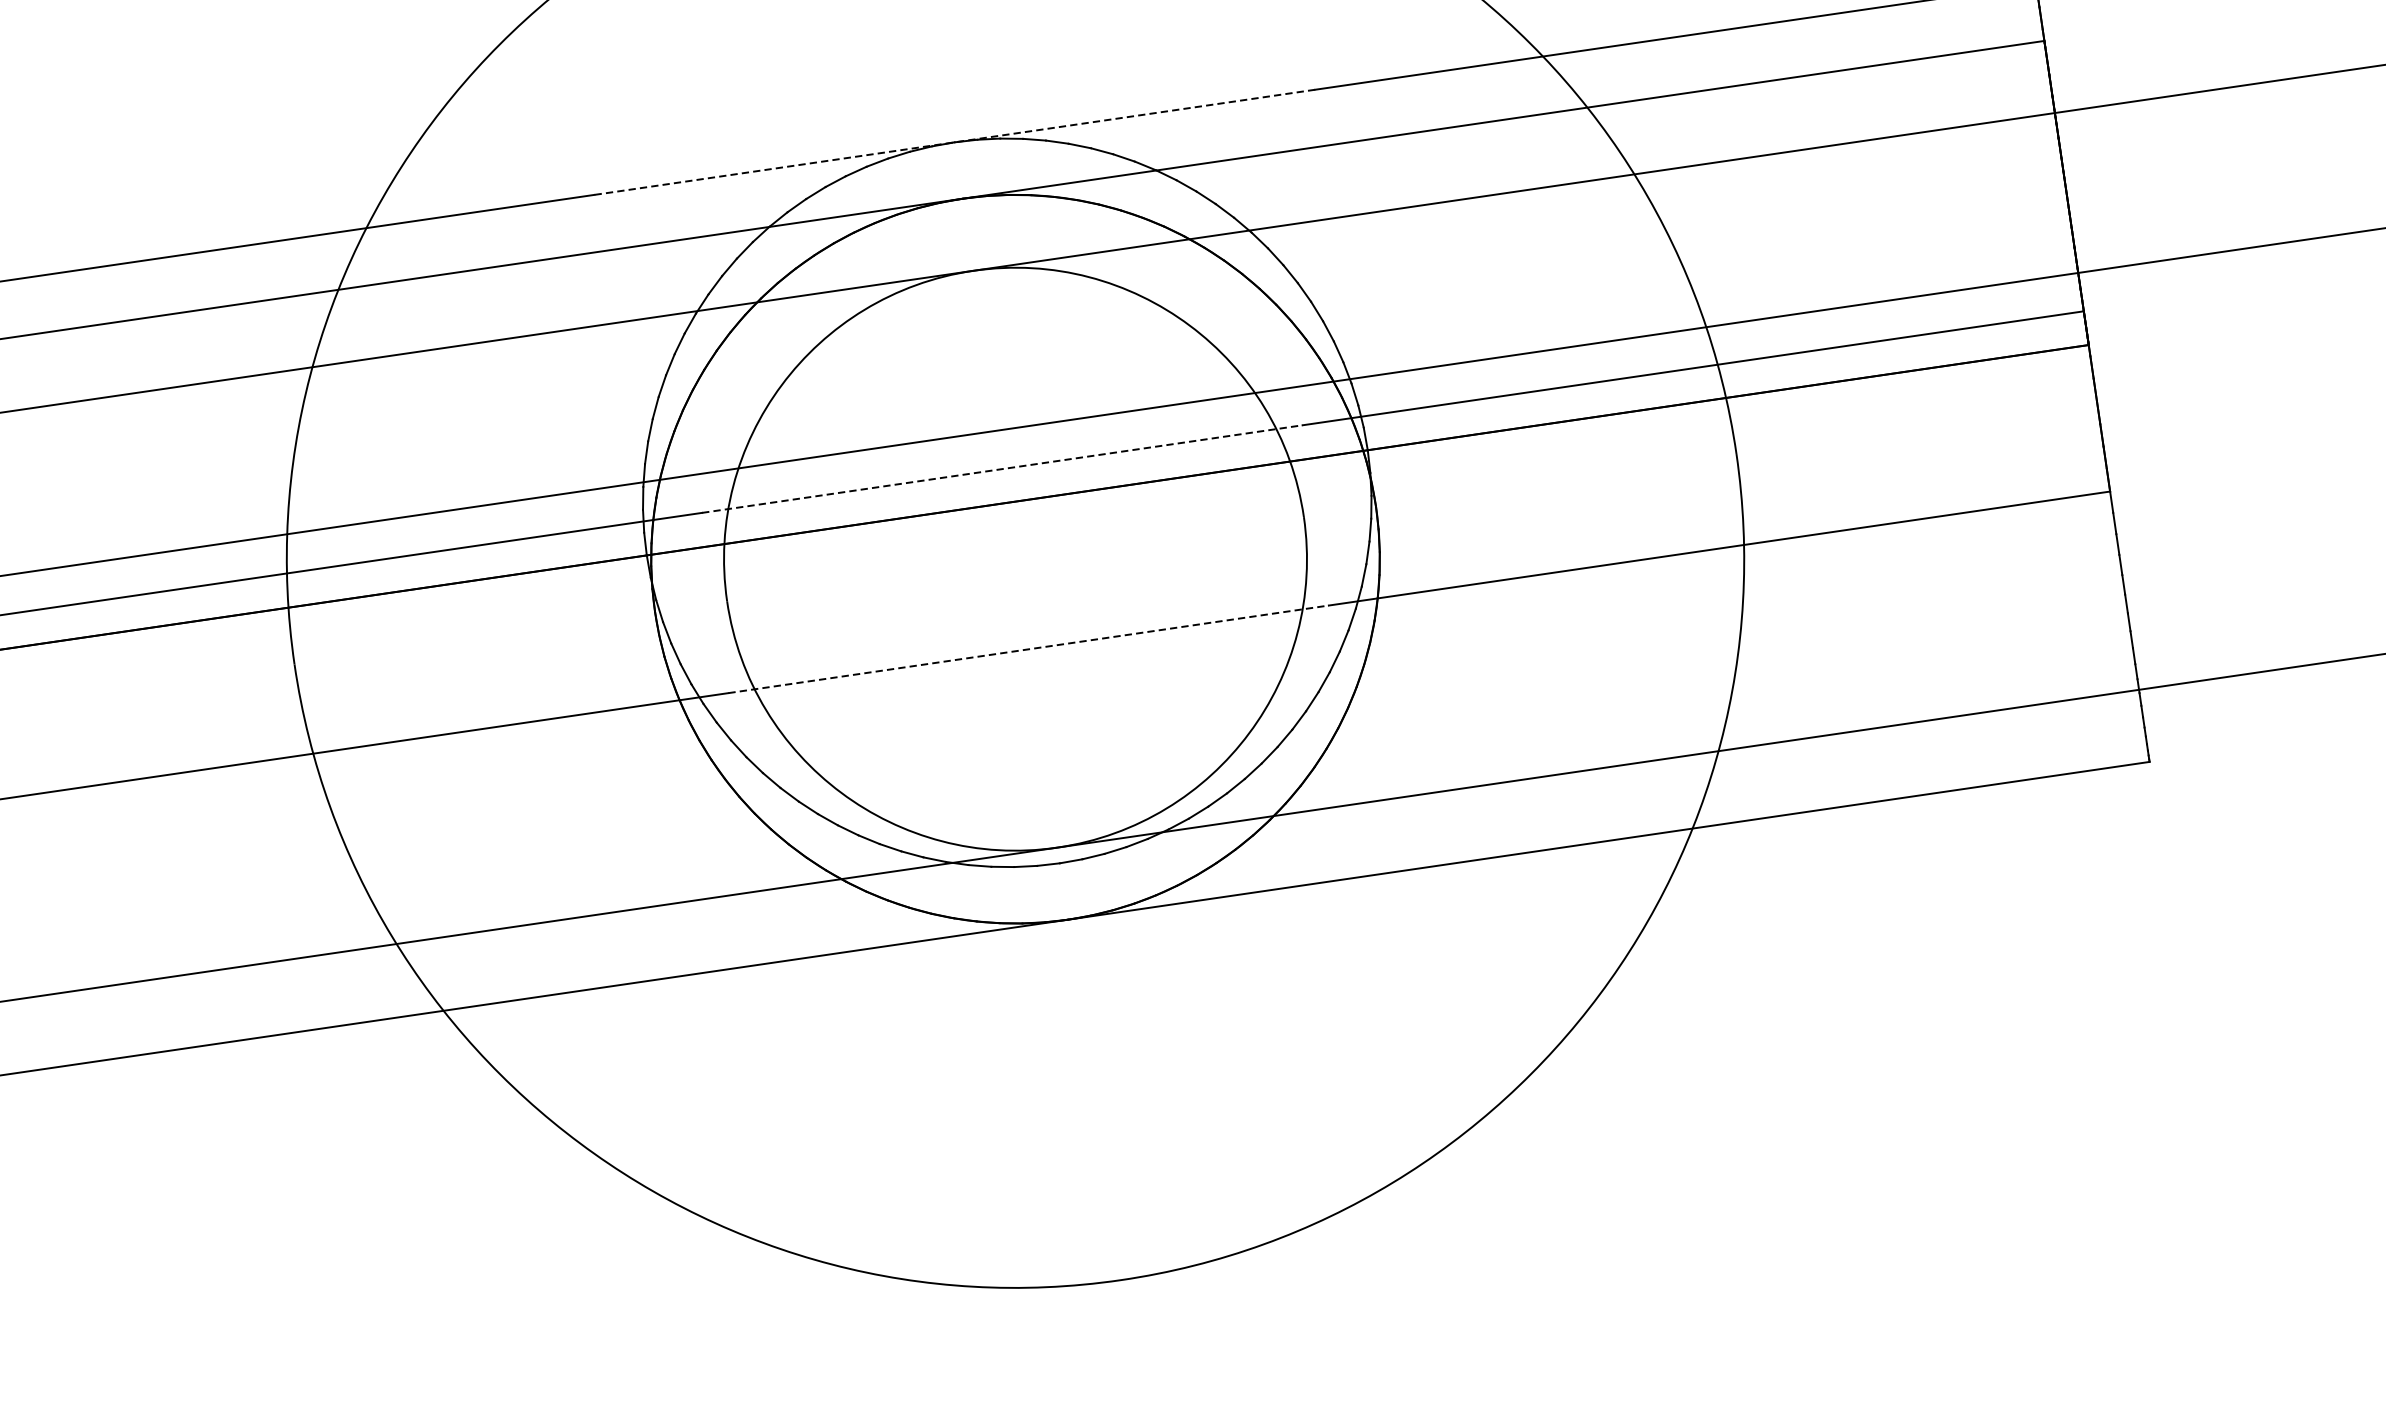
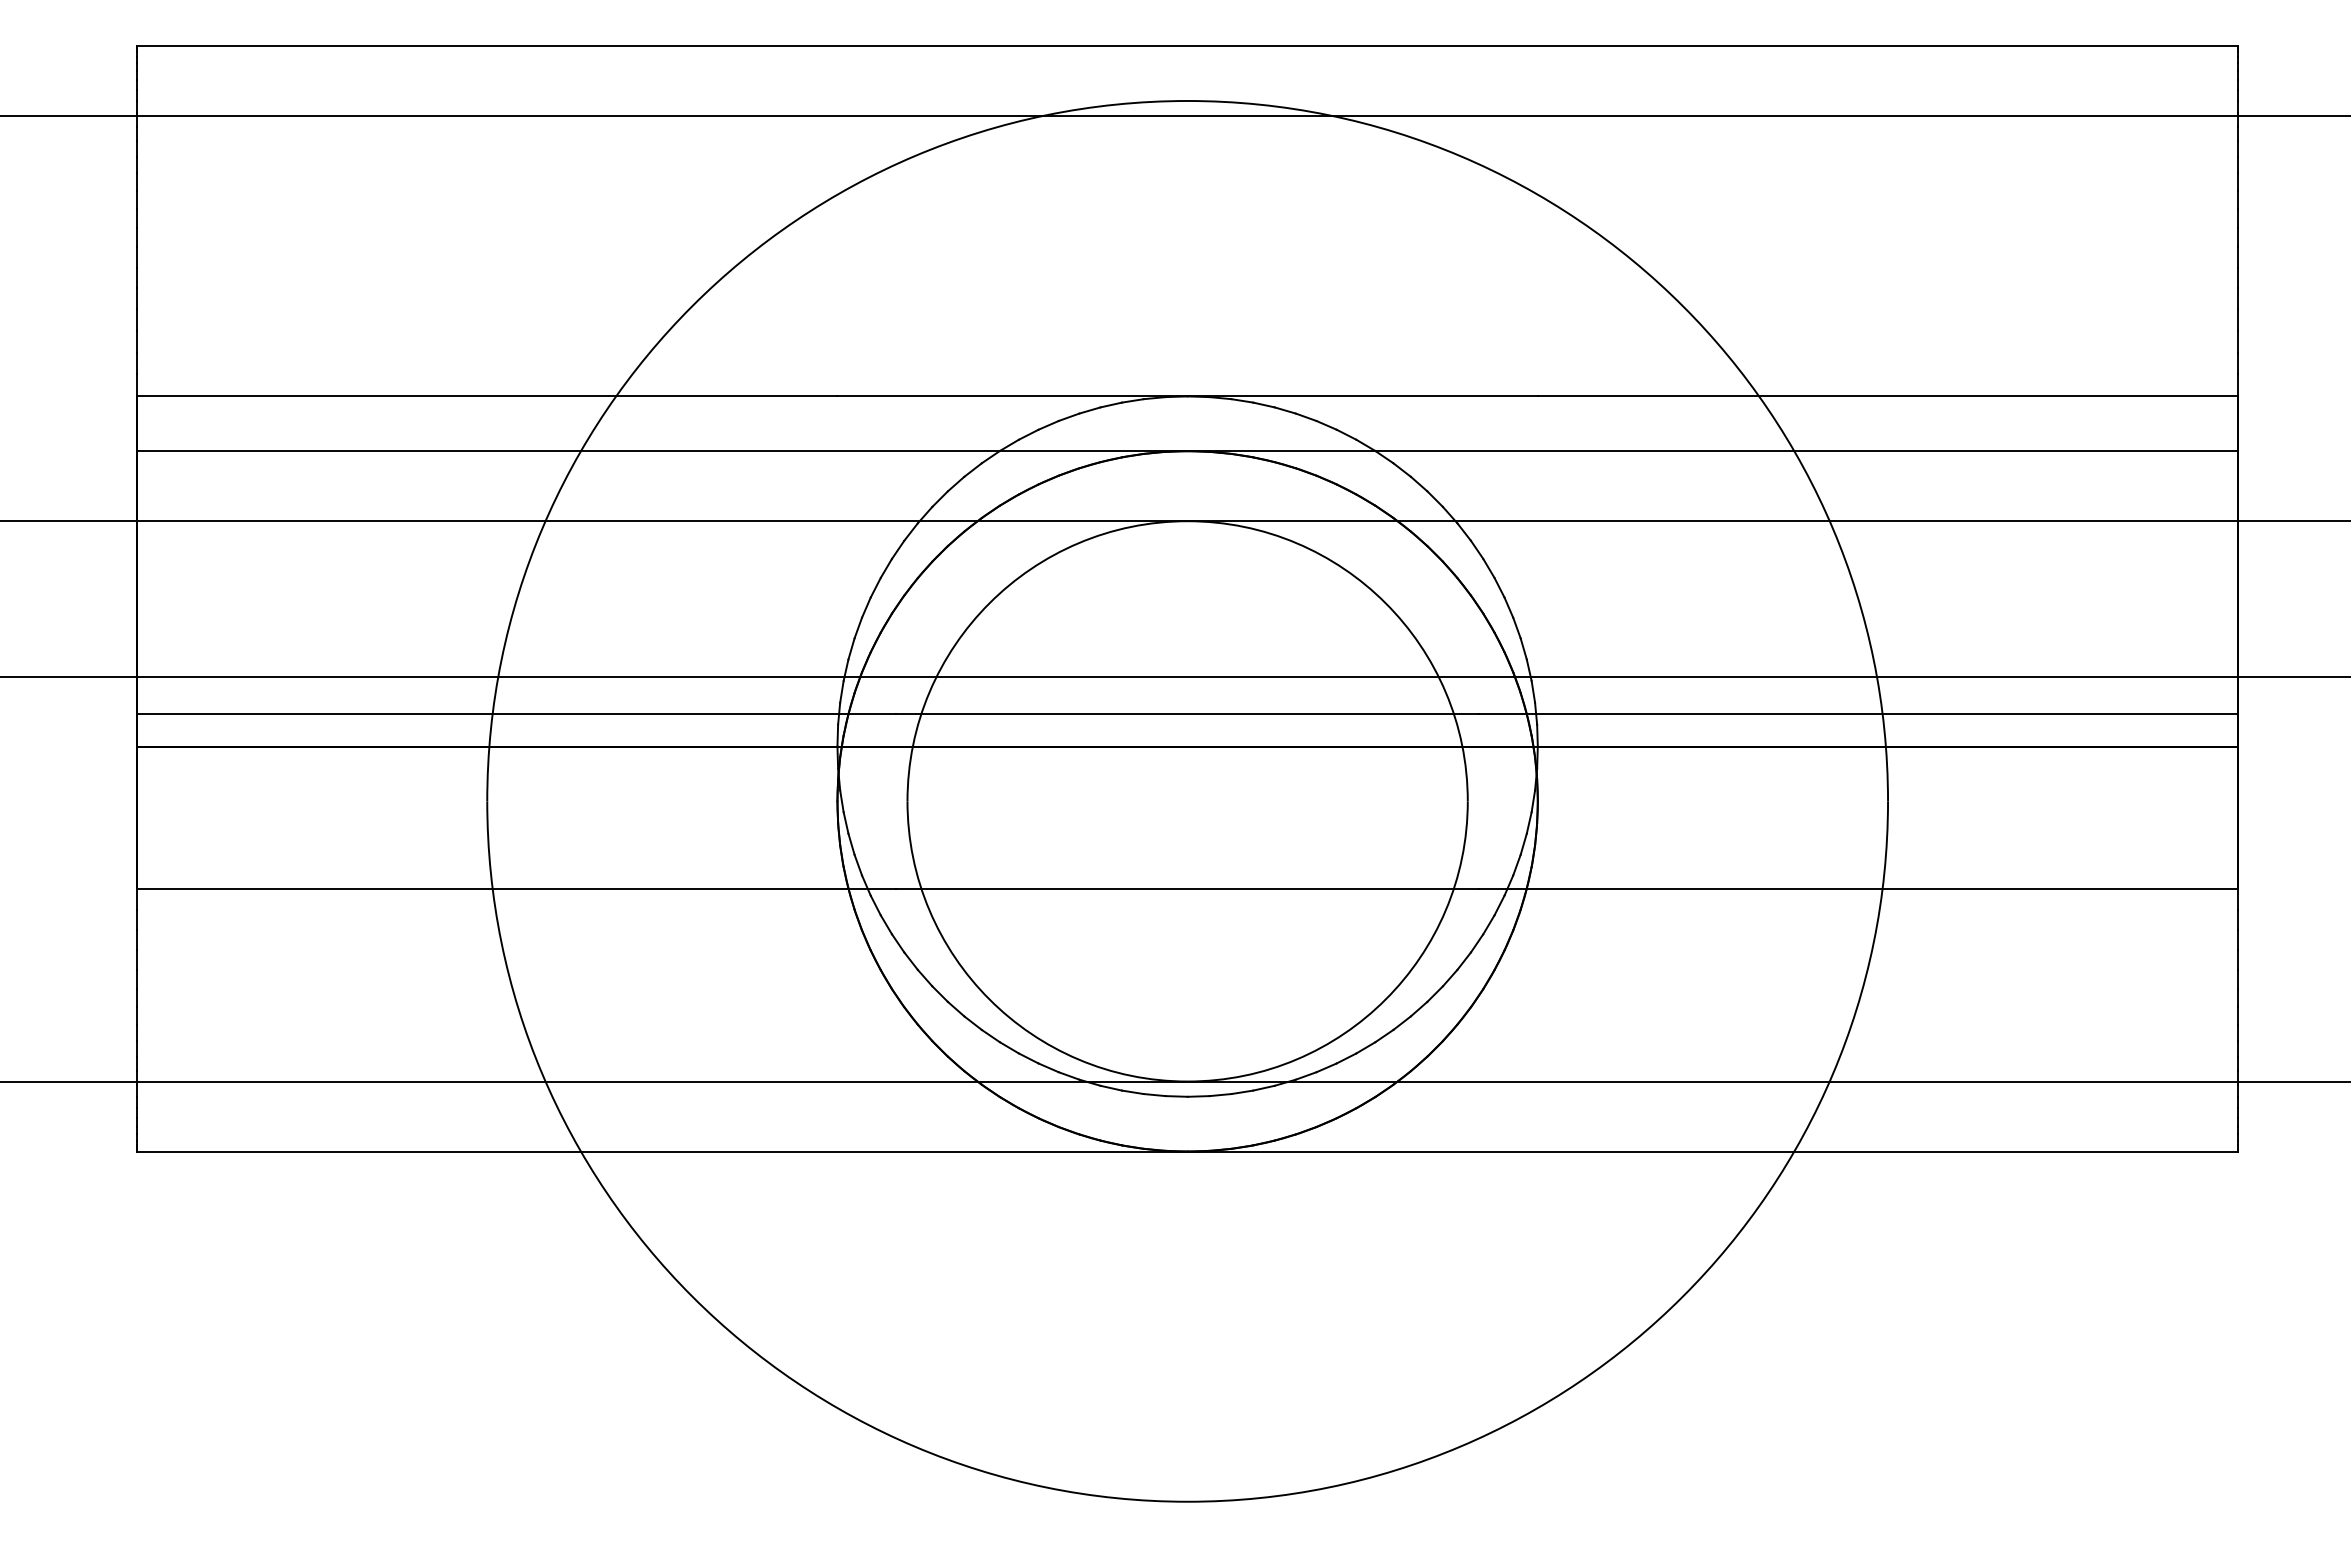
line: (954, 142) -> (1187, 396), dashed -> solid
line: (1002, 468) -> (1187, 713), dashed -> solid
line: (1028, 648) -> (1187, 888), dashed -> solid

